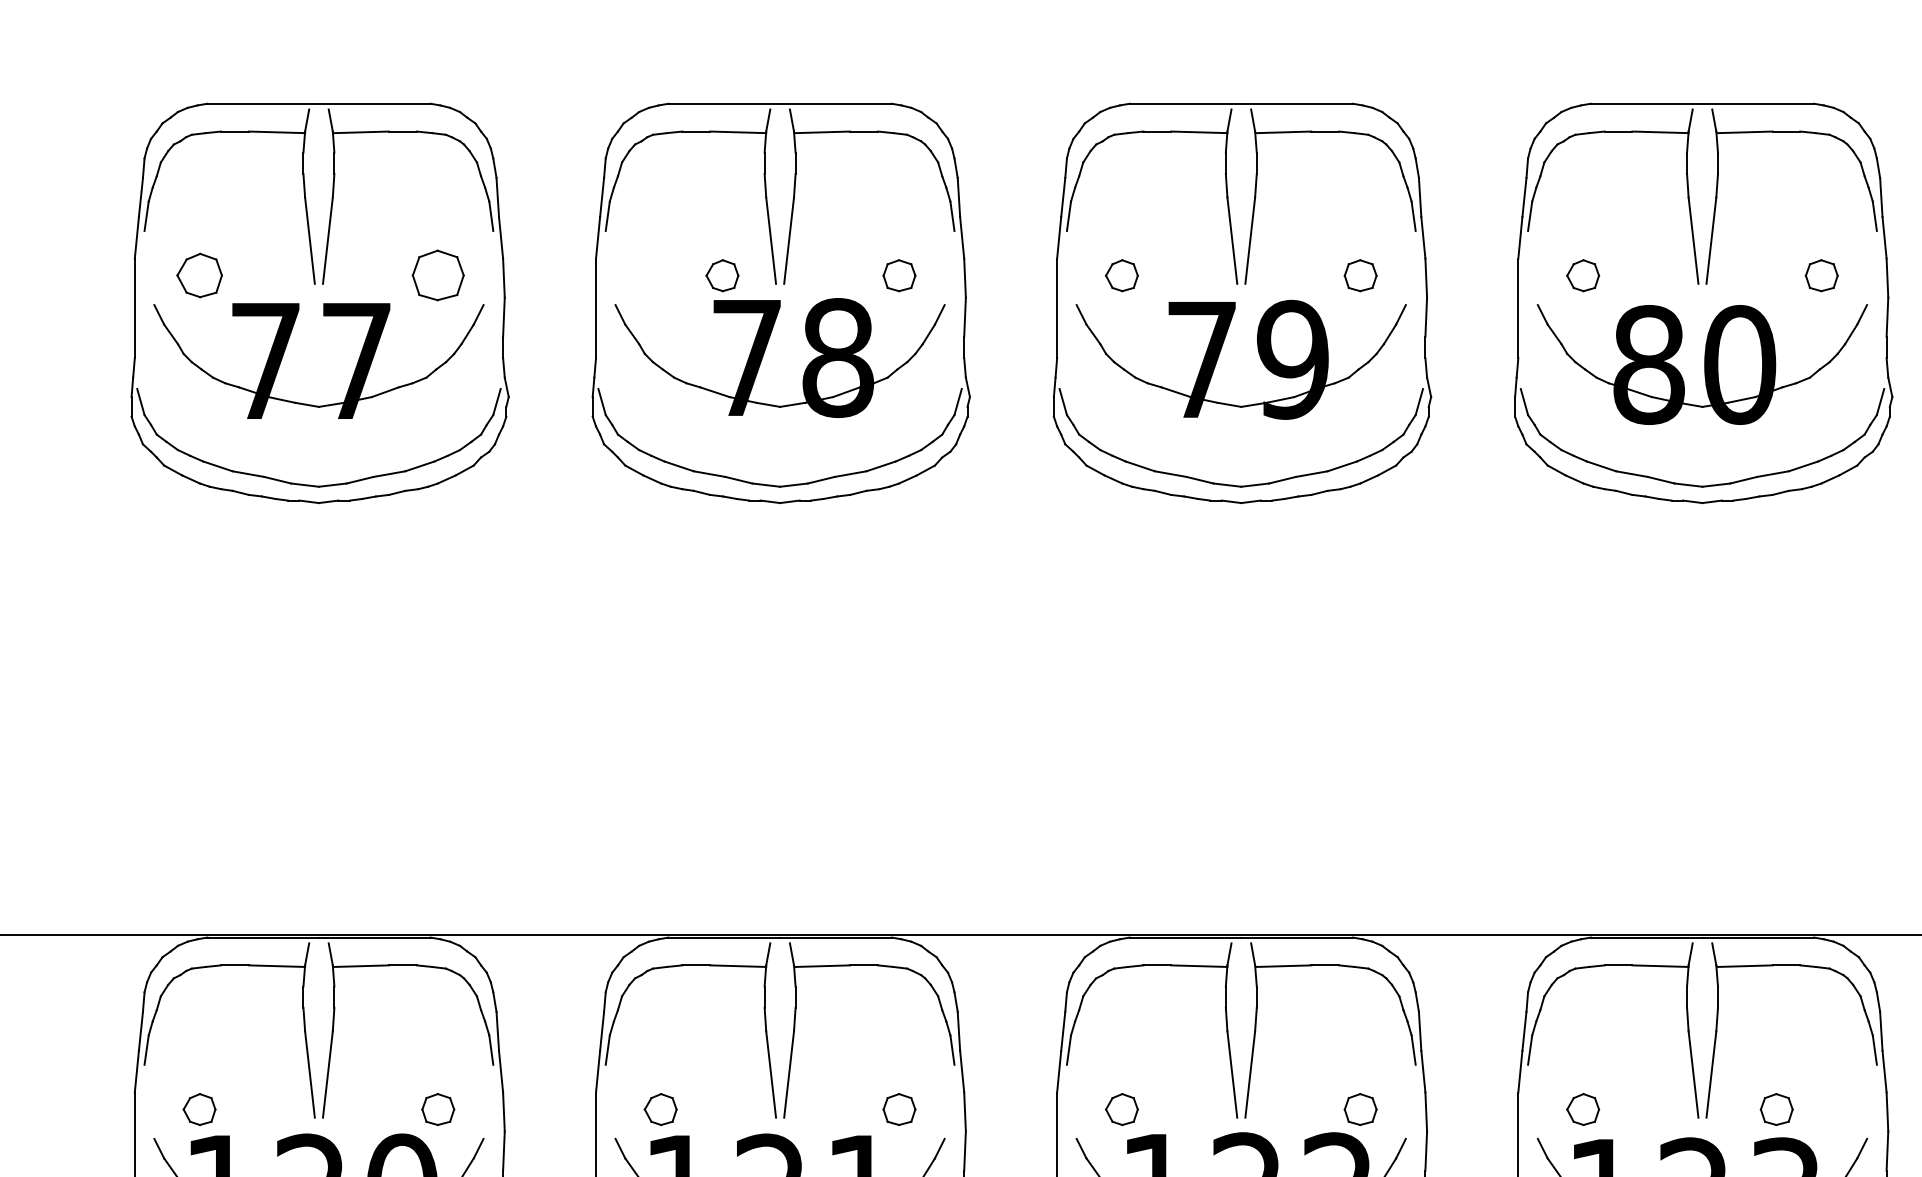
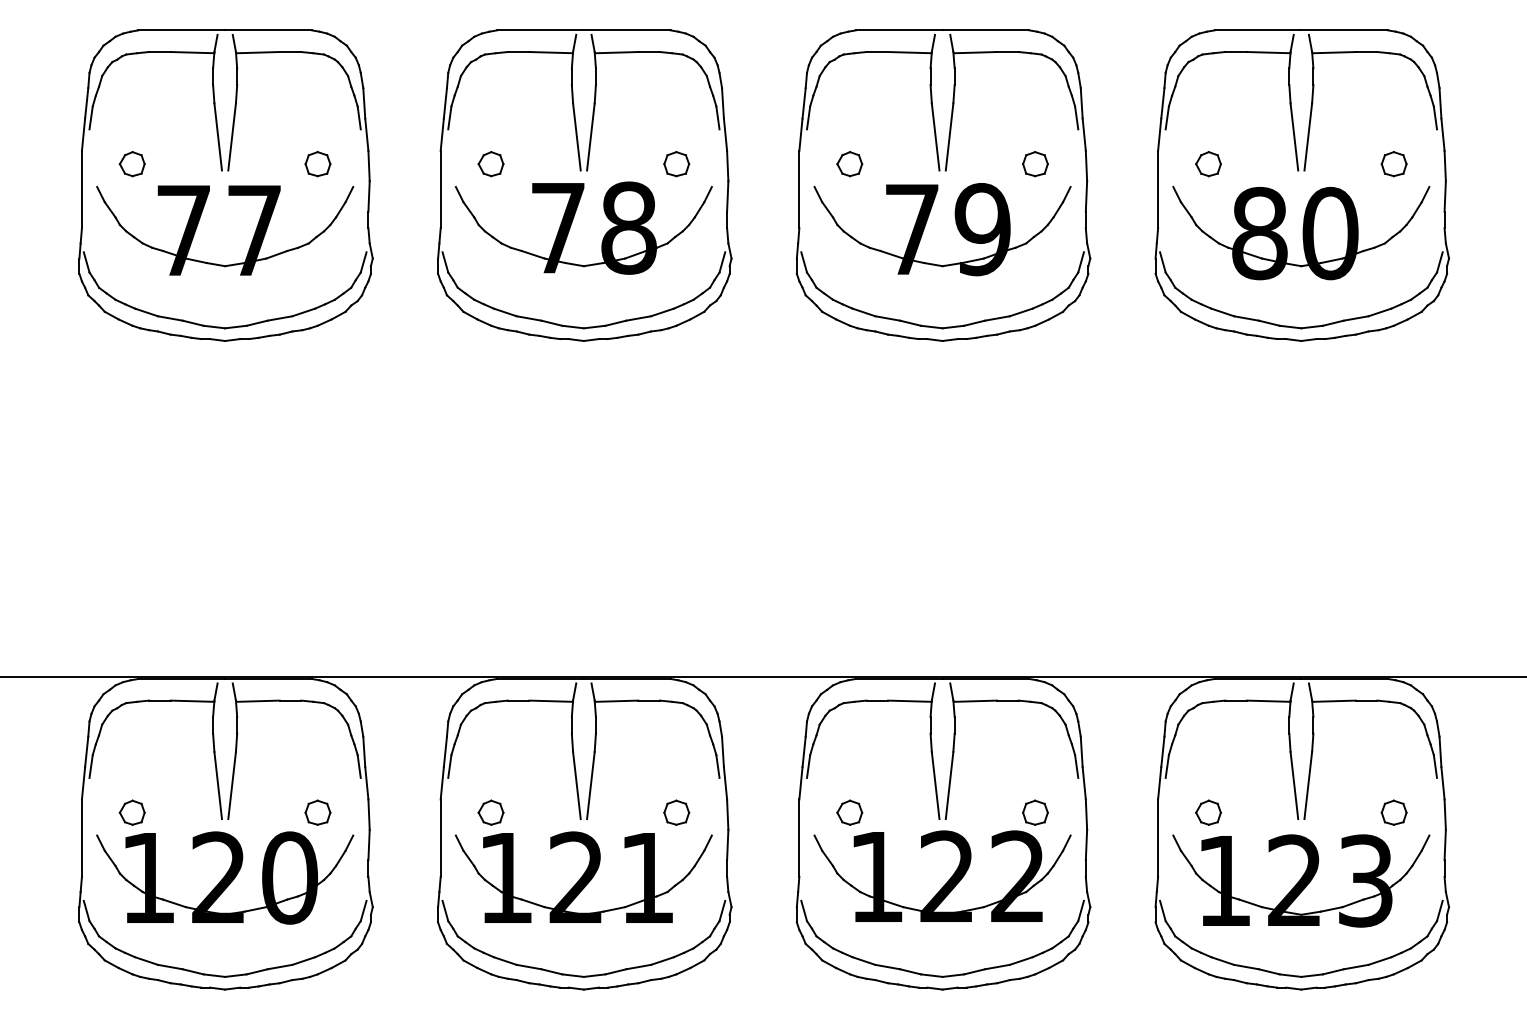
part: (198, 276) -> (131, 164), size x0.71
part: (437, 276) -> (317, 164), size x0.62
part: (721, 276) -> (490, 164), moved
part: (1775, 1109) -> (1393, 812), moved

